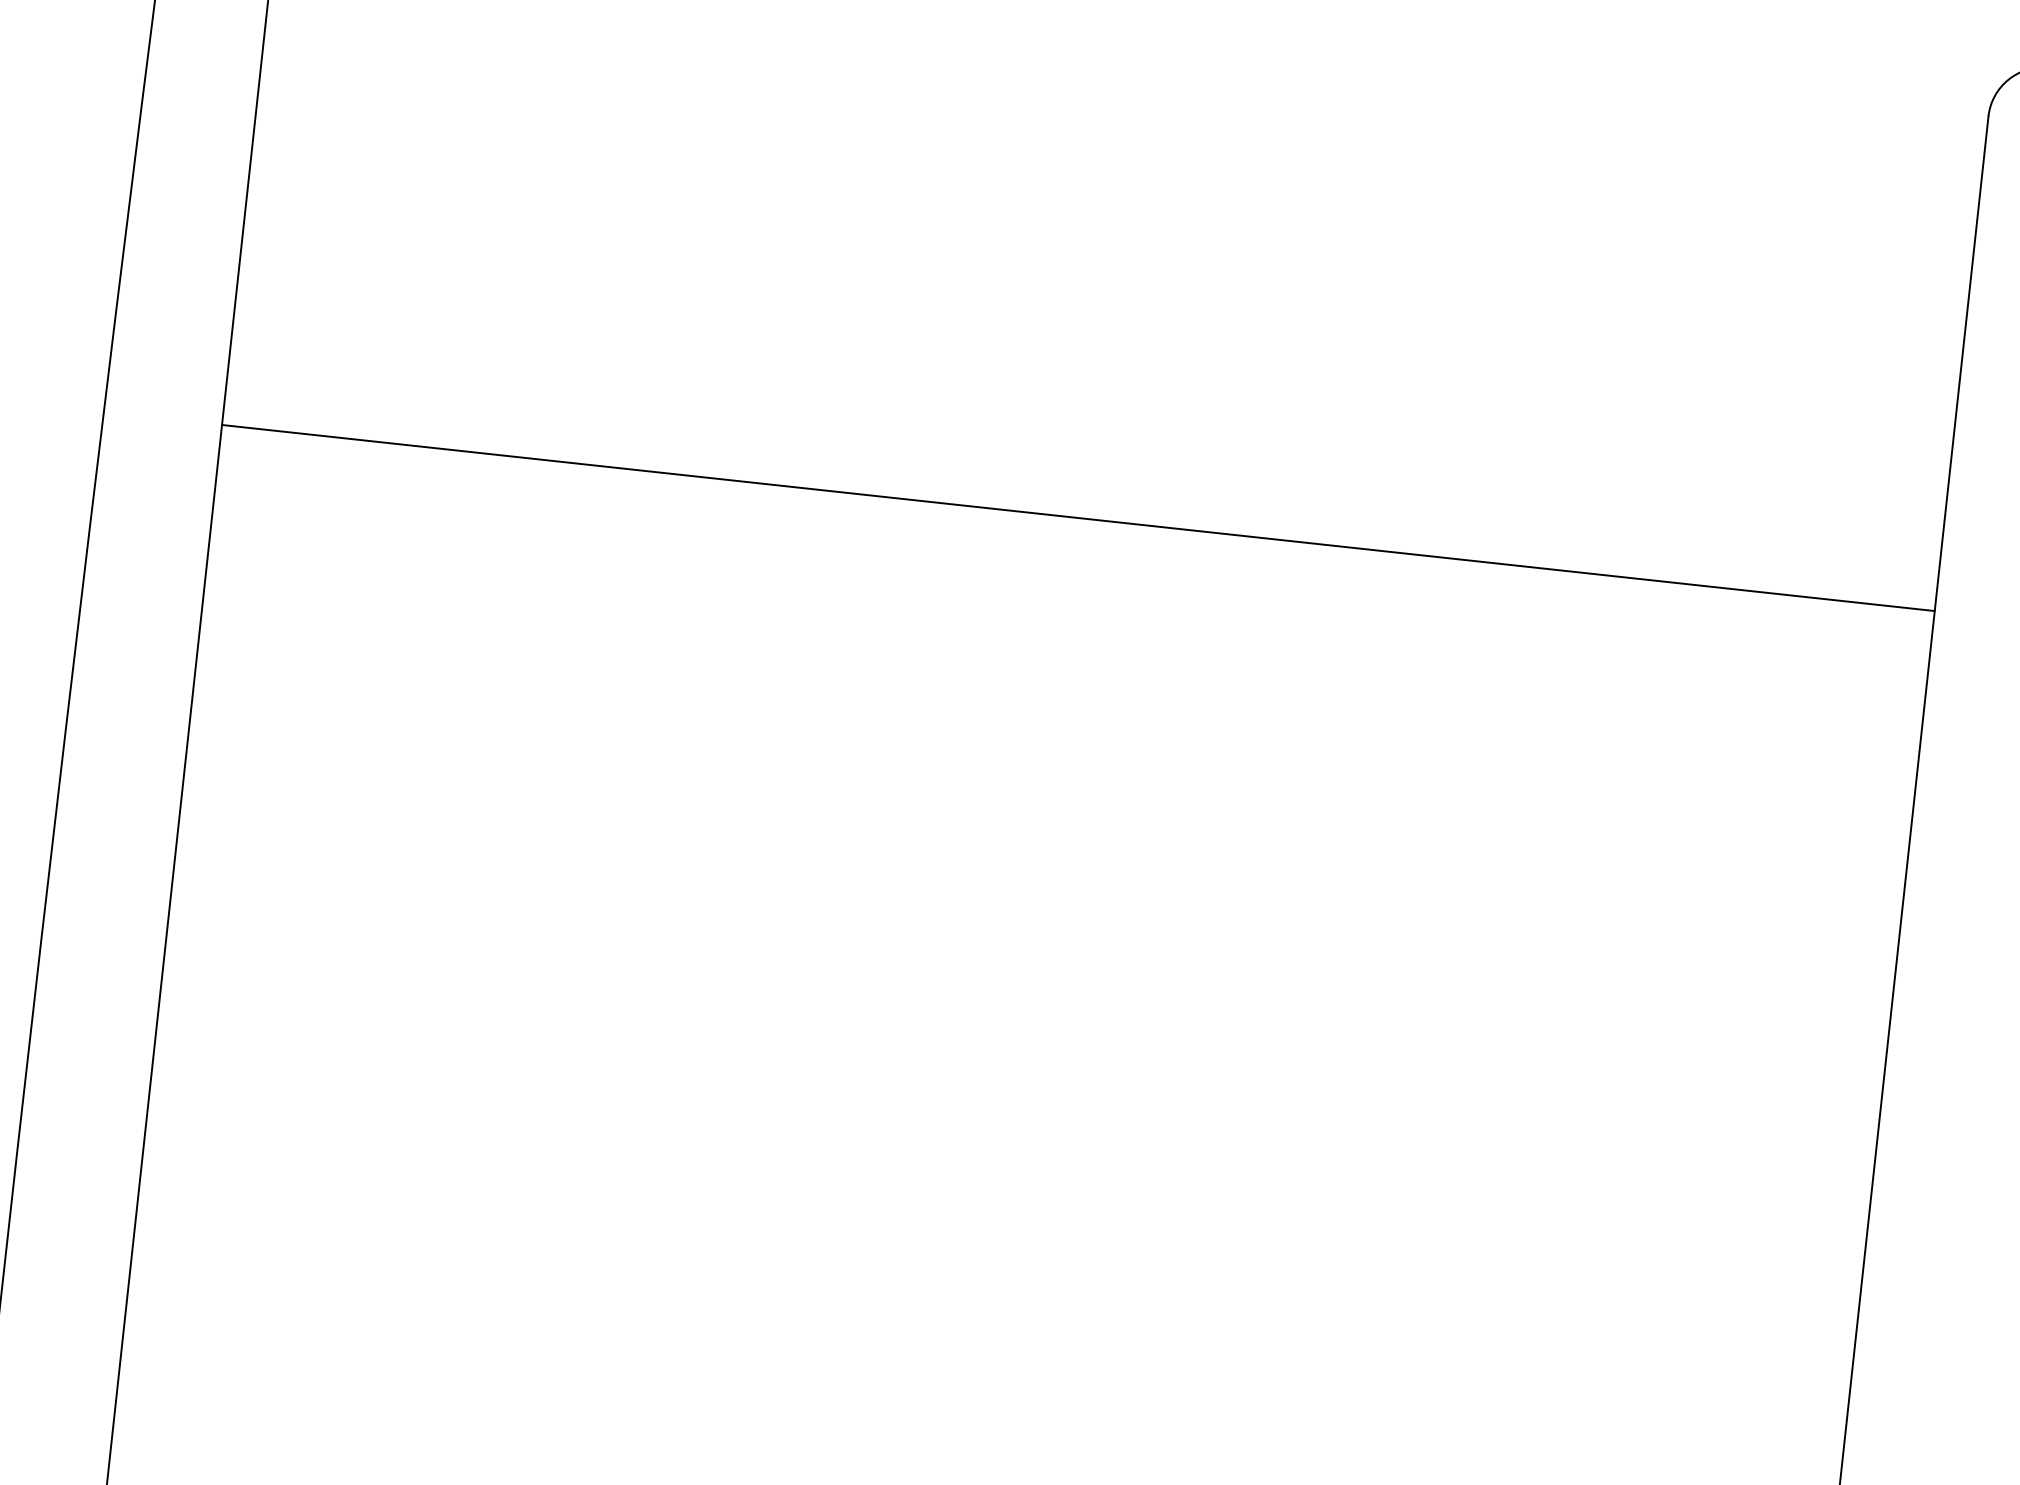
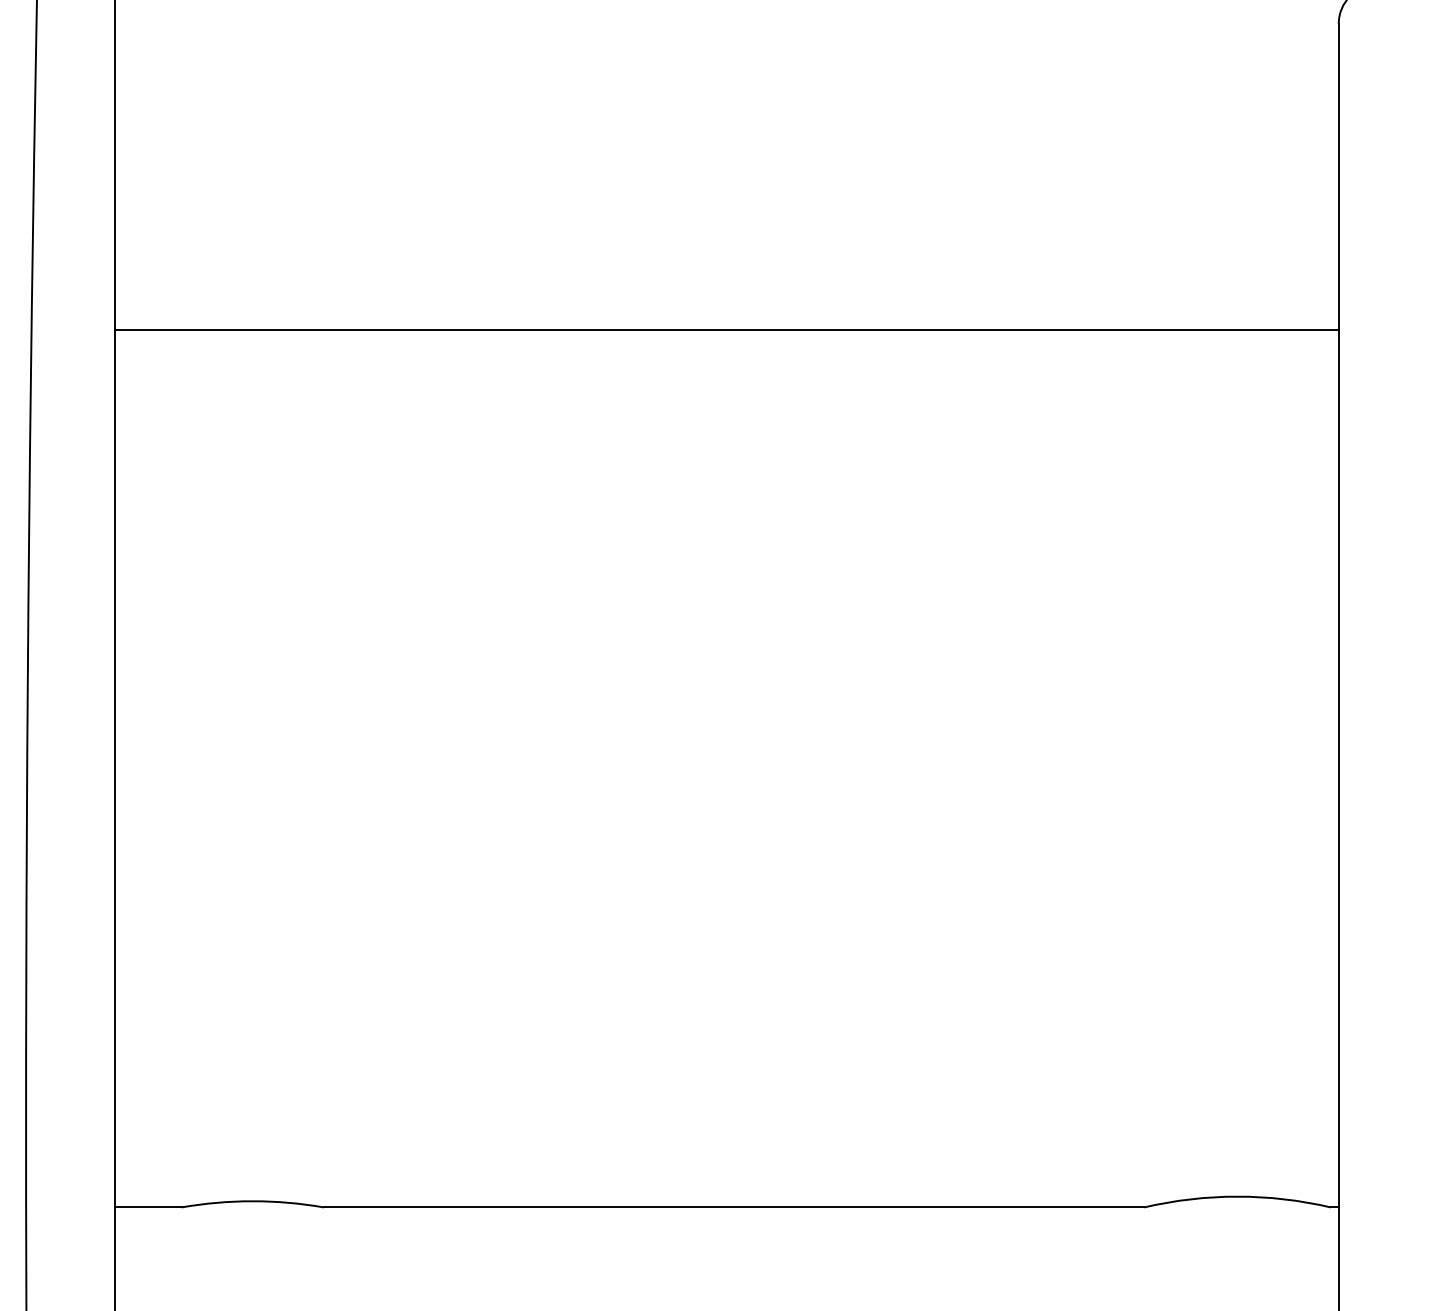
line: (1077, 518) -> (726, 330), moved

